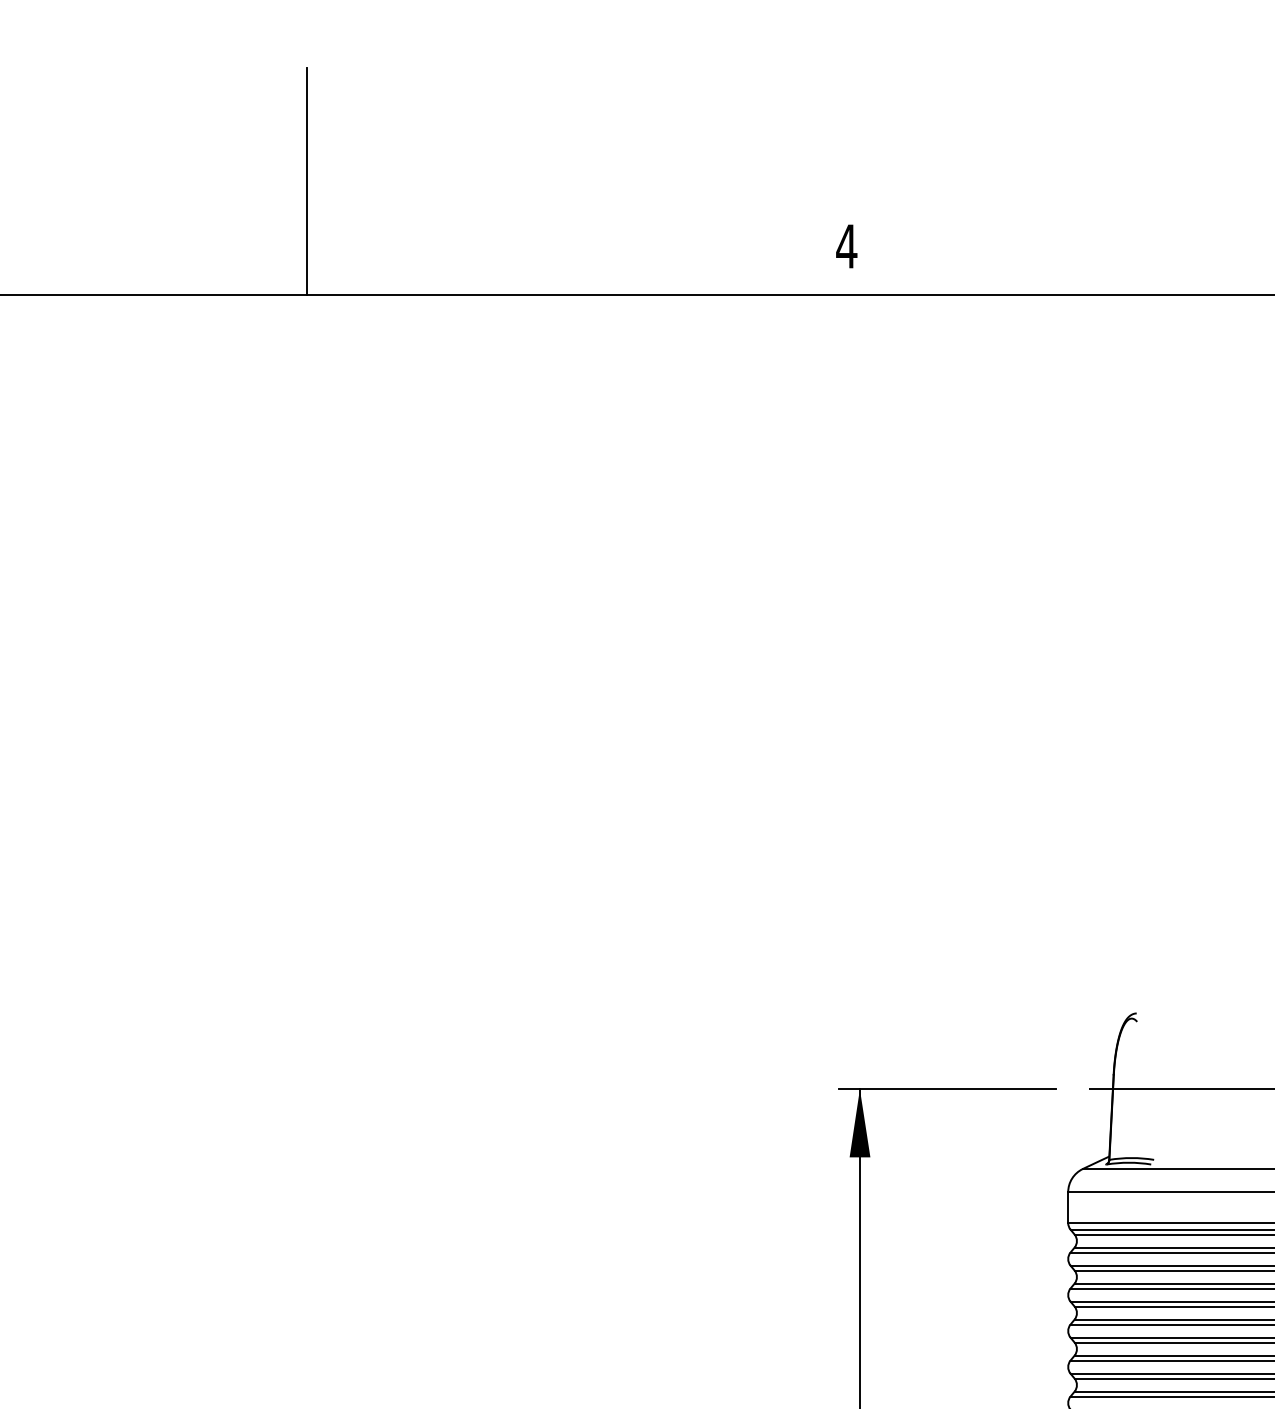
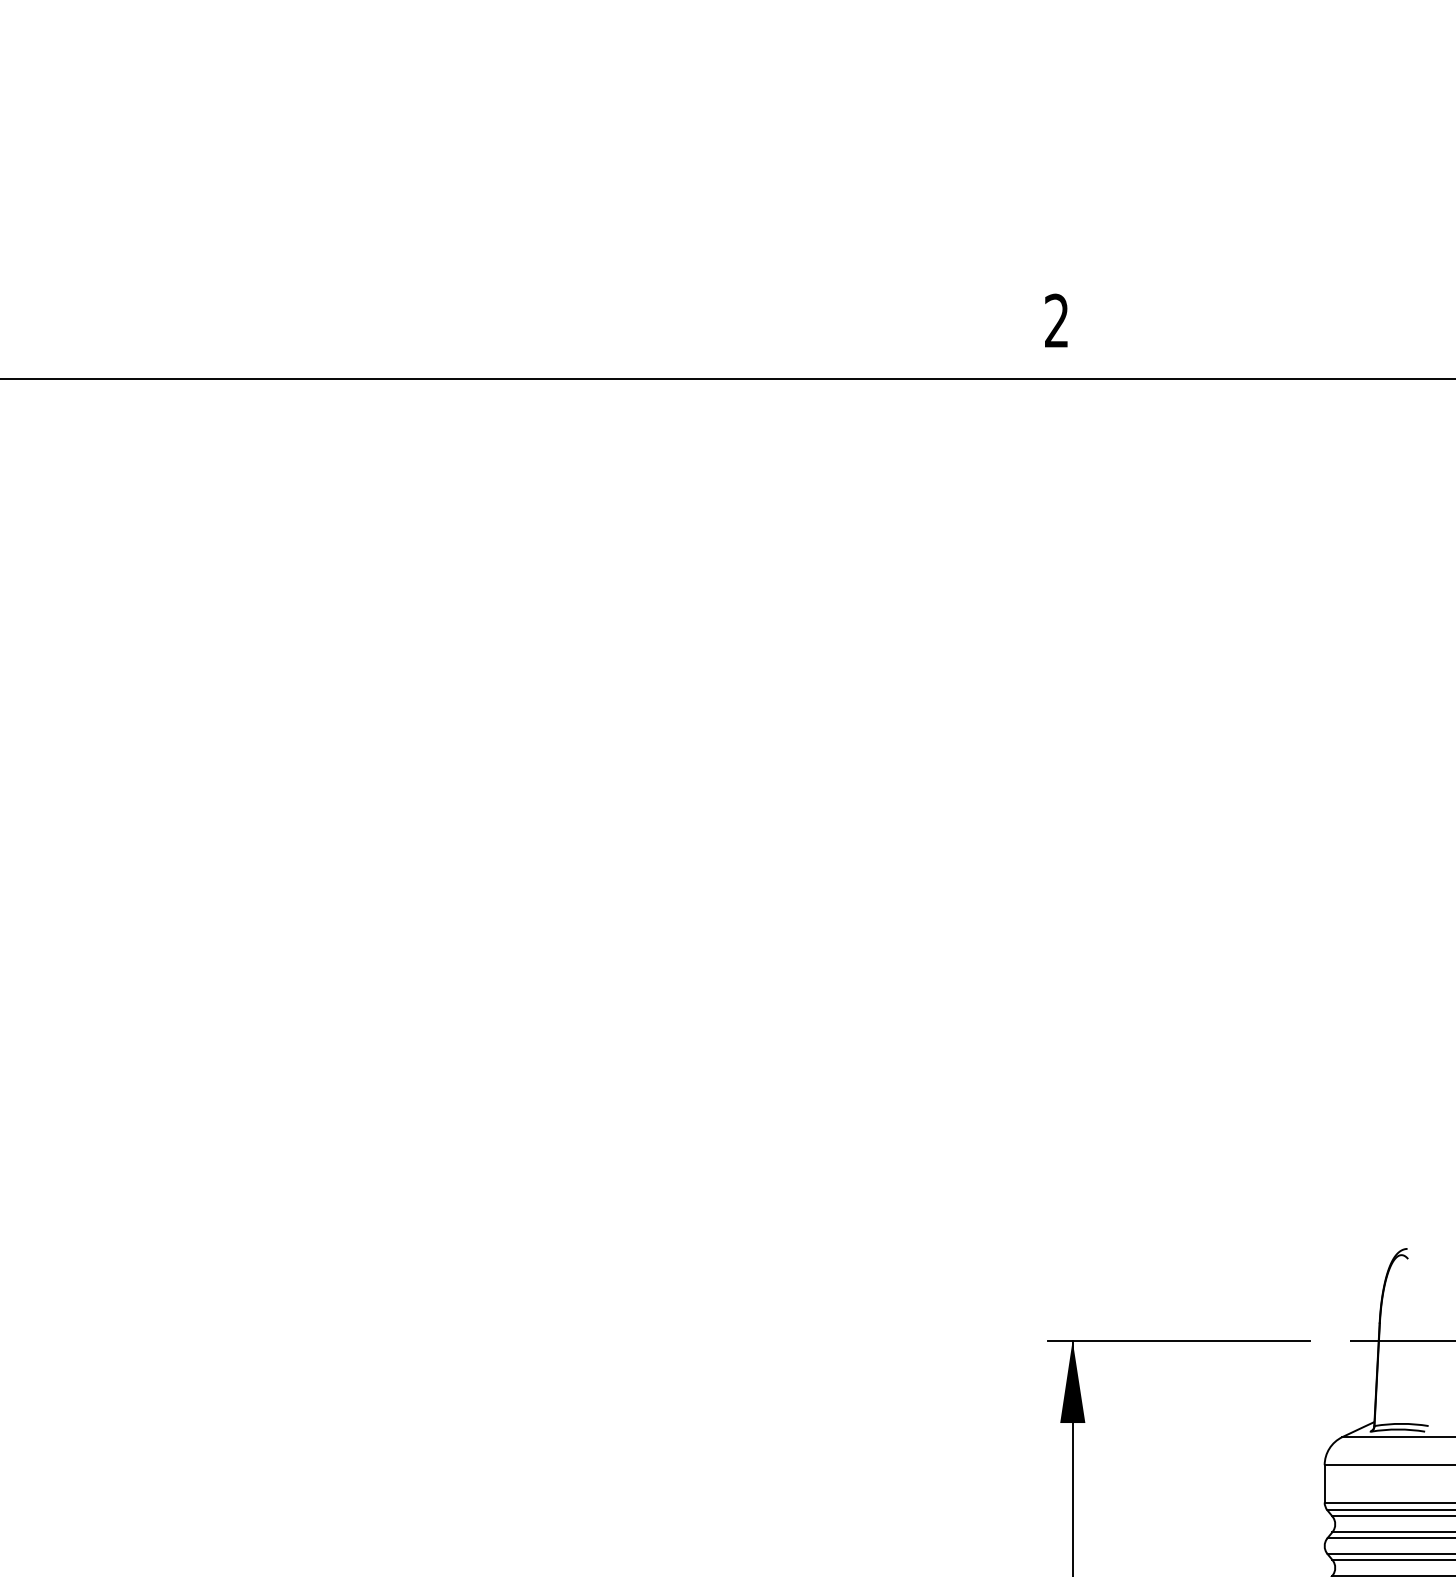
line: (307, 181) -> (404, 242), removed
text: (846, 246) -> (1056, 320), 4 -> 2

